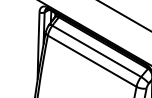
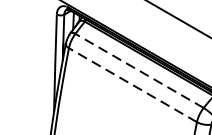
line: (96, 51) -> (139, 71), solid -> dashed
line: (91, 60) -> (131, 84), solid -> dashed

